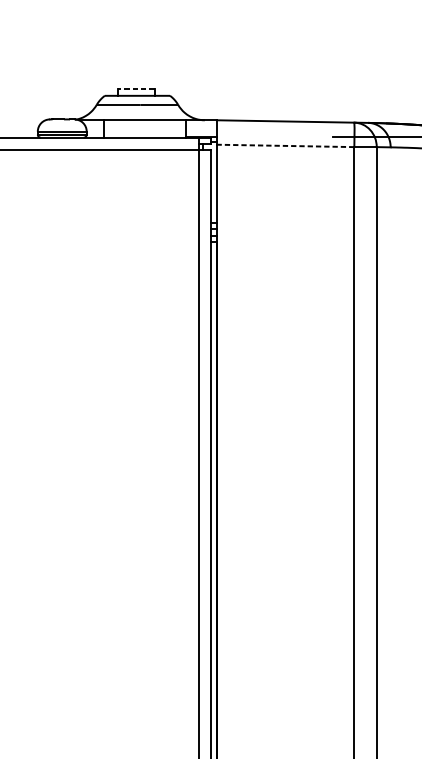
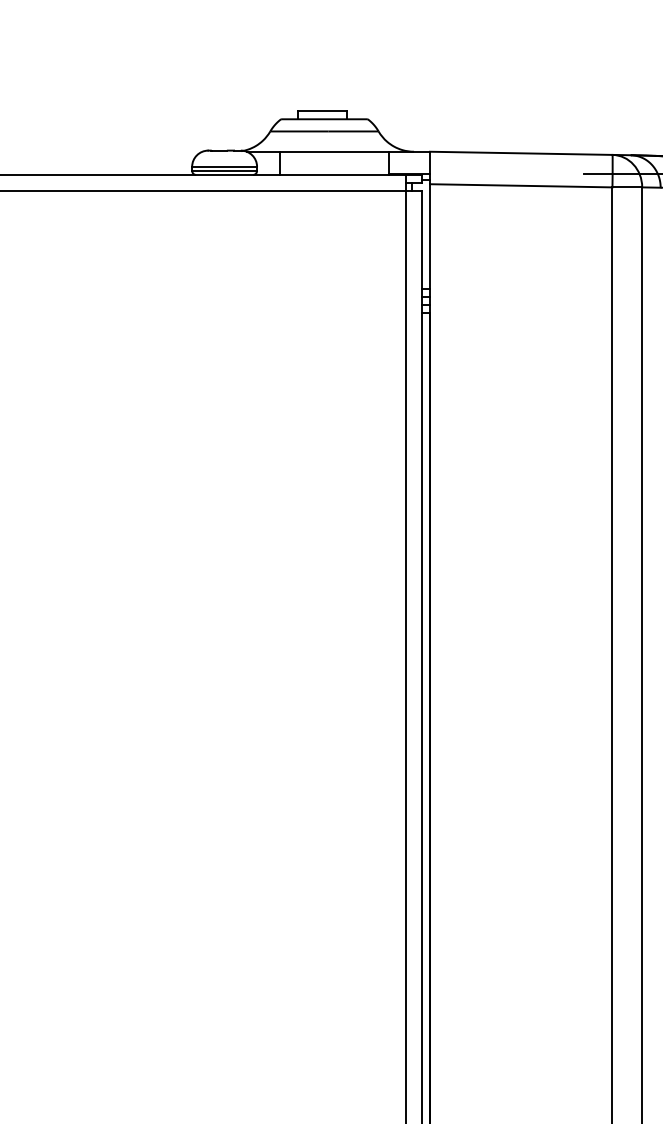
line: (135, 89) -> (322, 110), dashed -> solid
line: (285, 145) -> (520, 185), dashed -> solid

